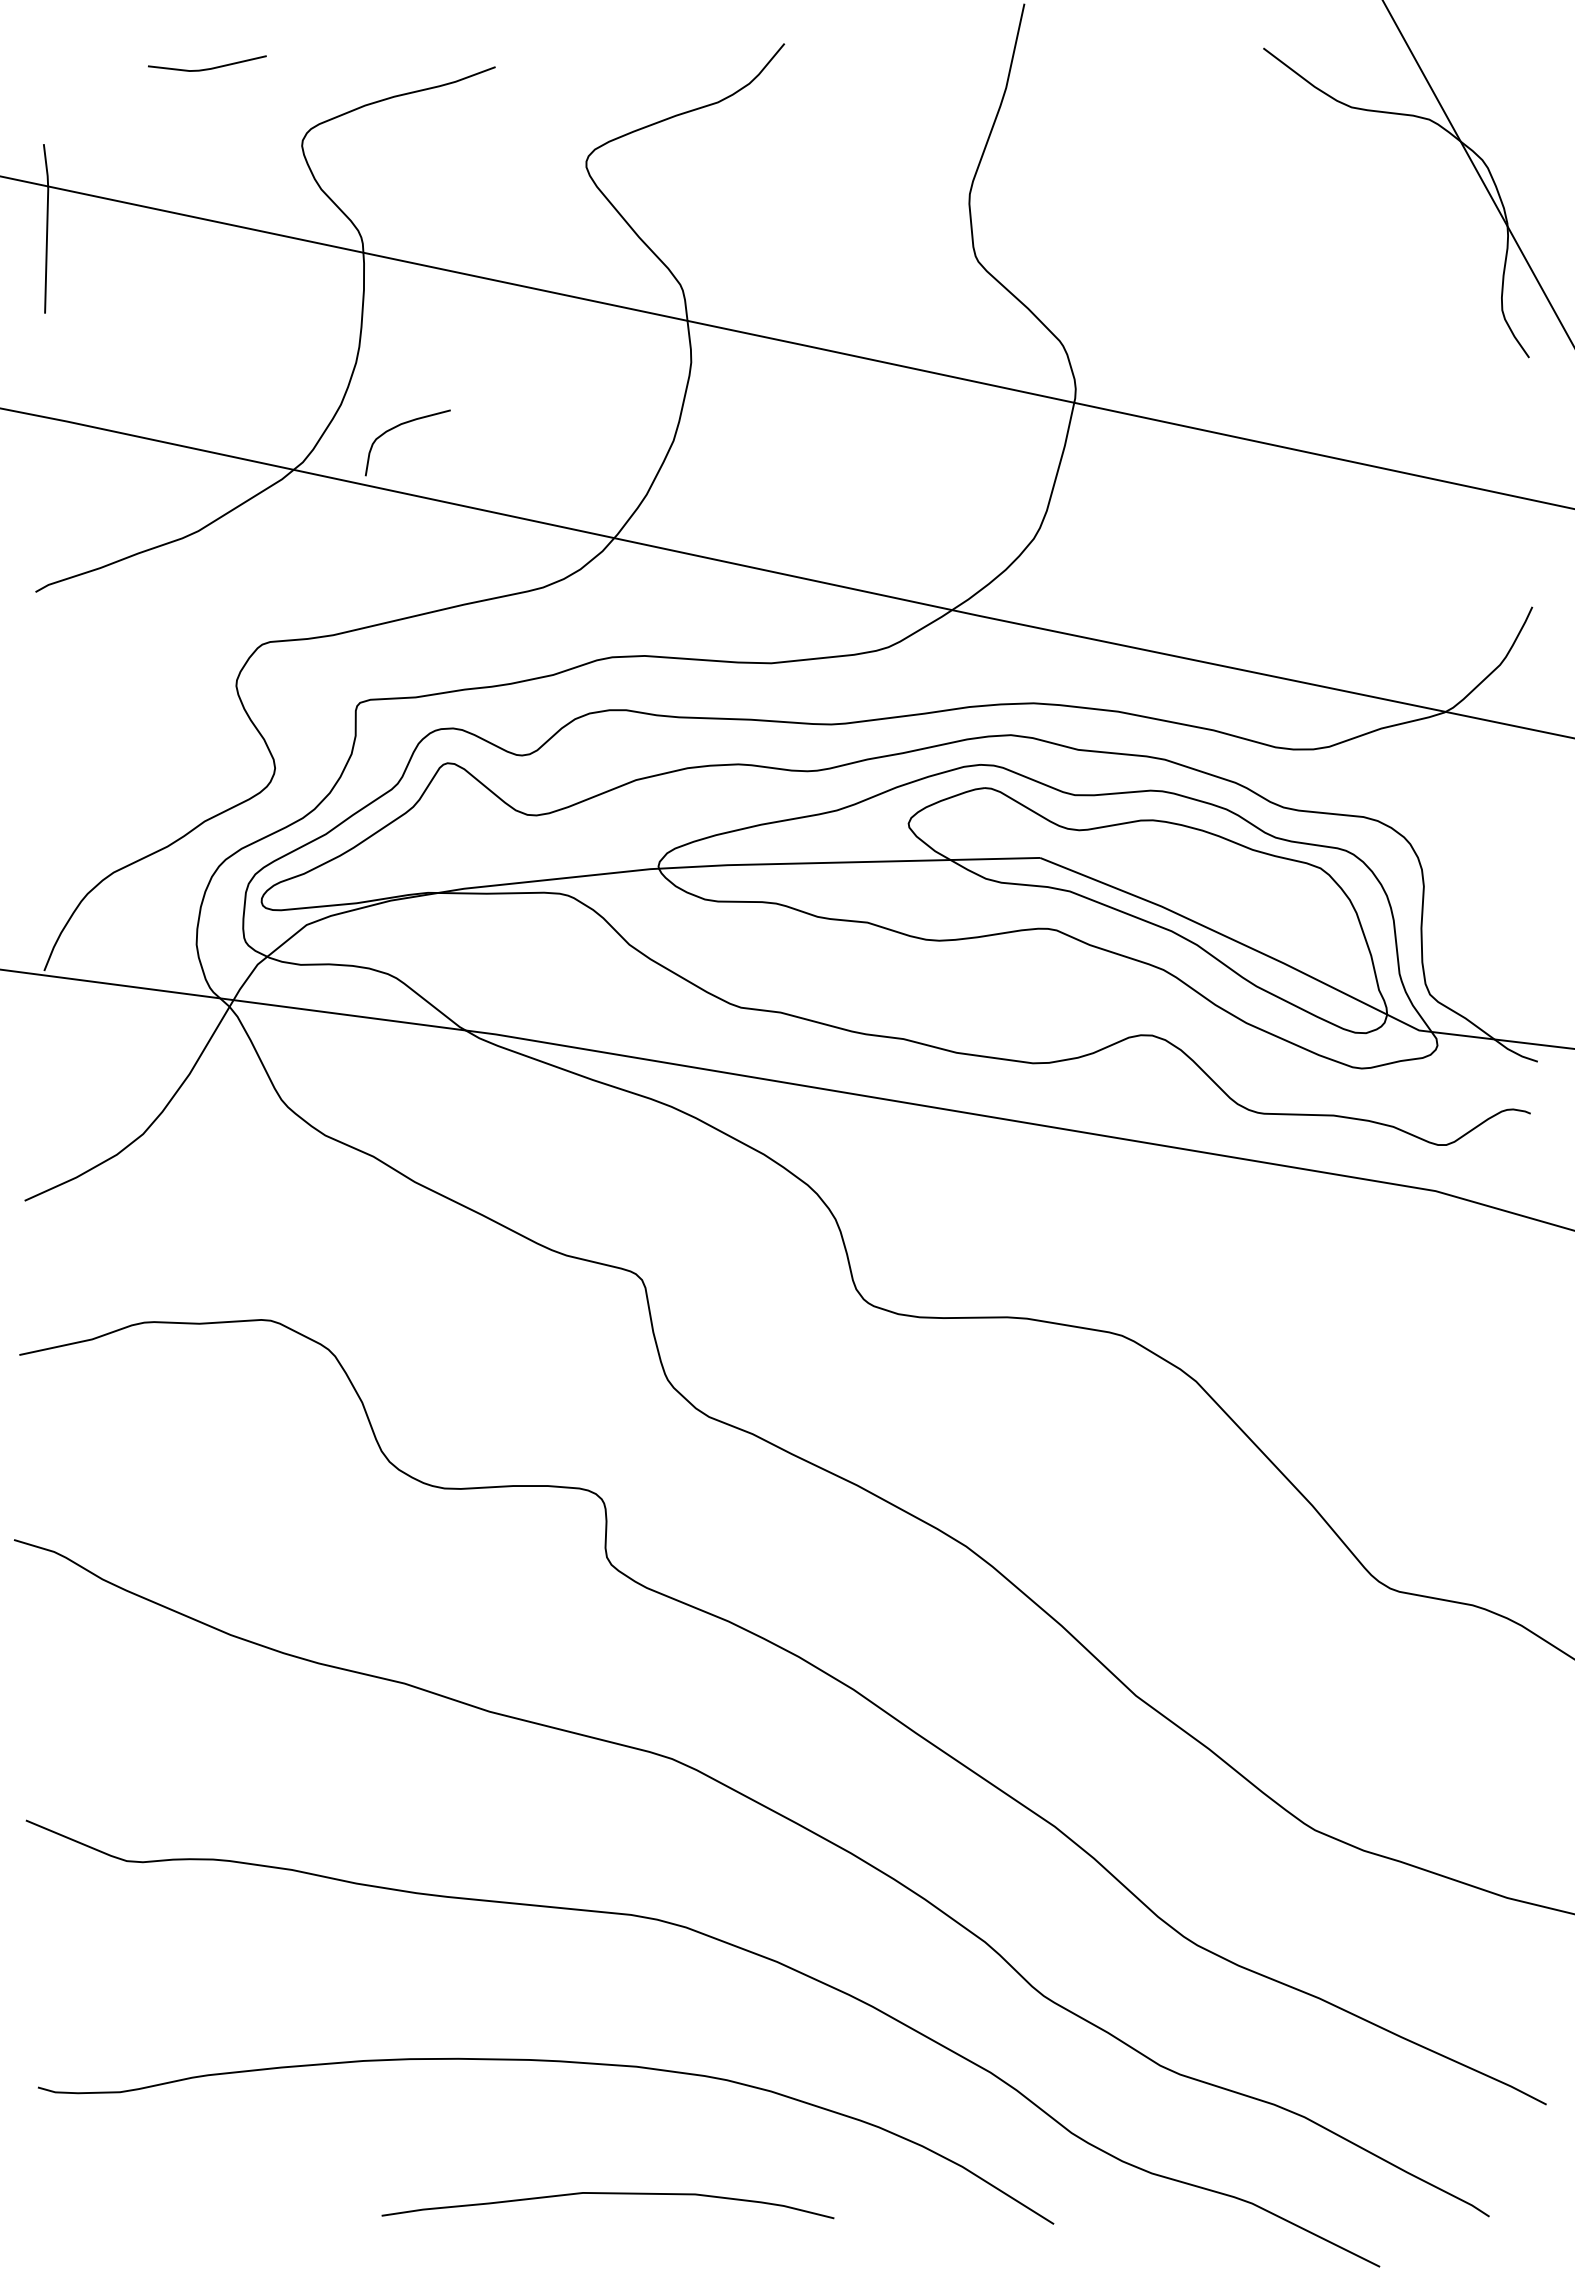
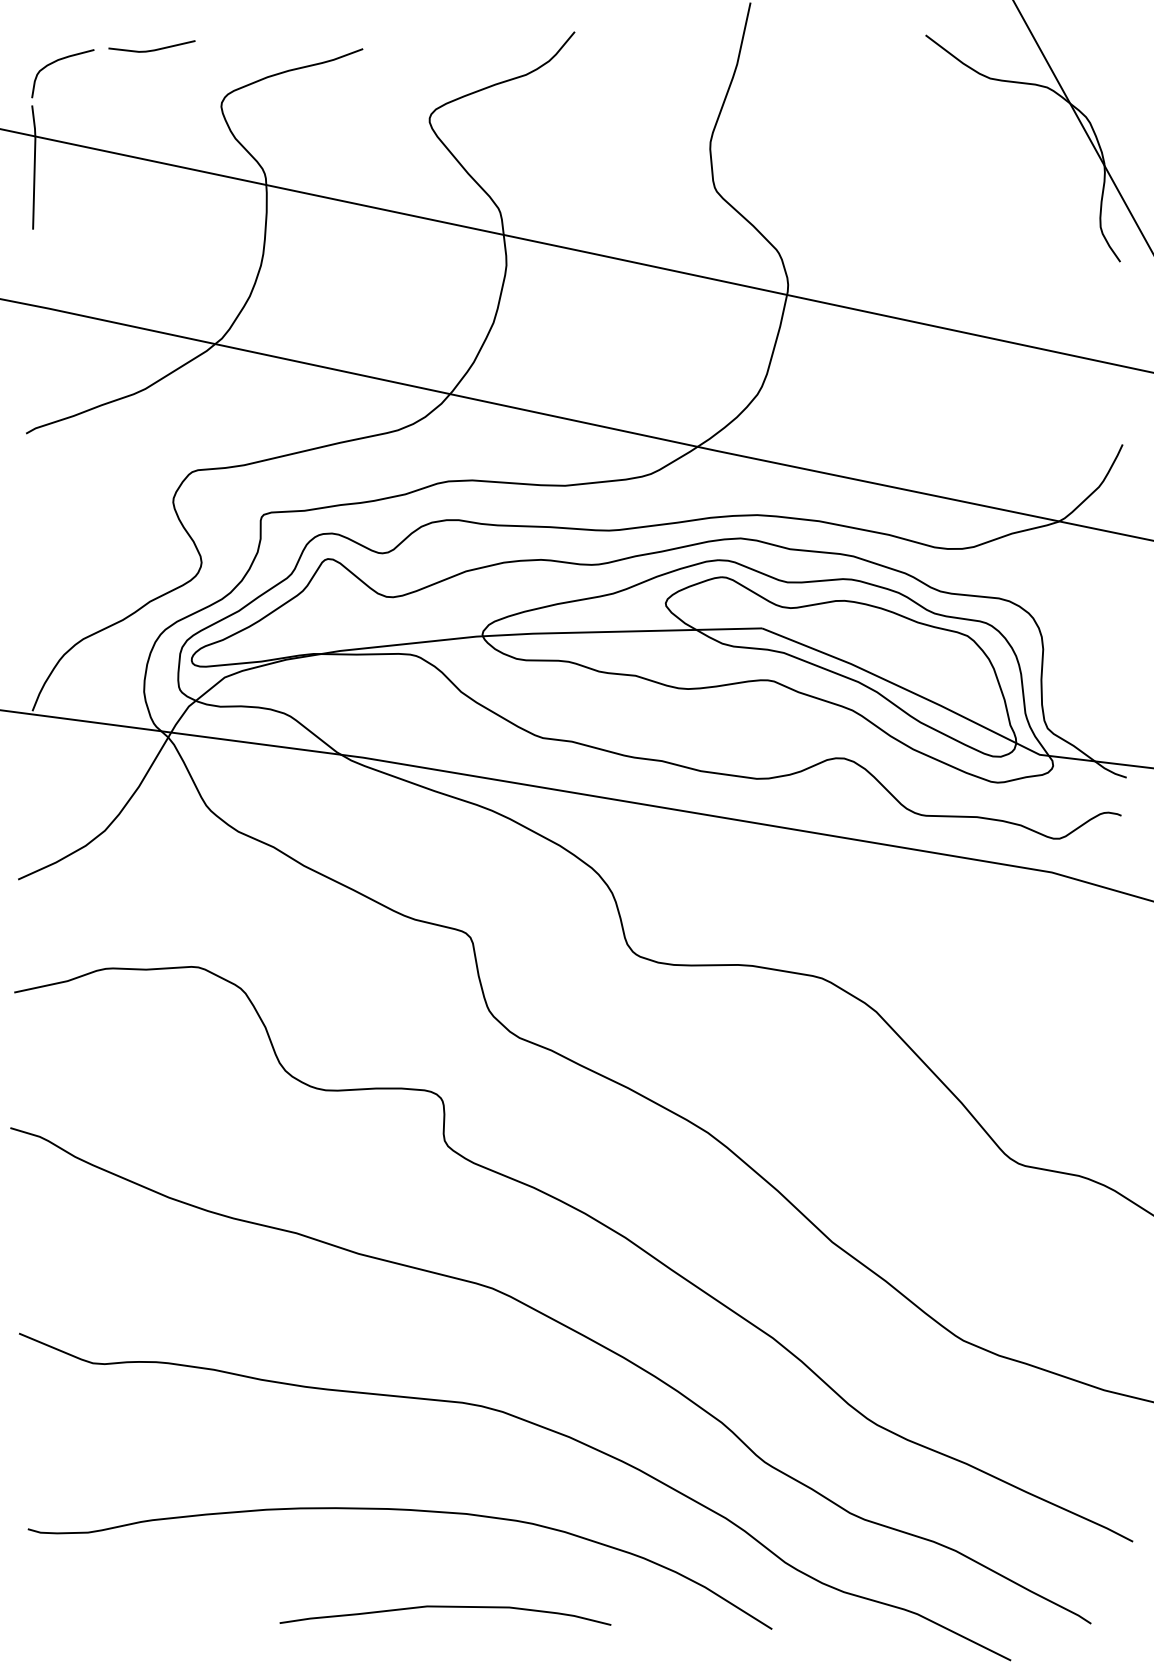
curve: (399, 426) -> (56, 61), moved

